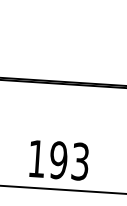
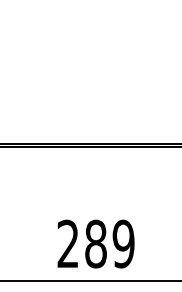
text: (58, 159) -> (95, 243), 193 -> 289

